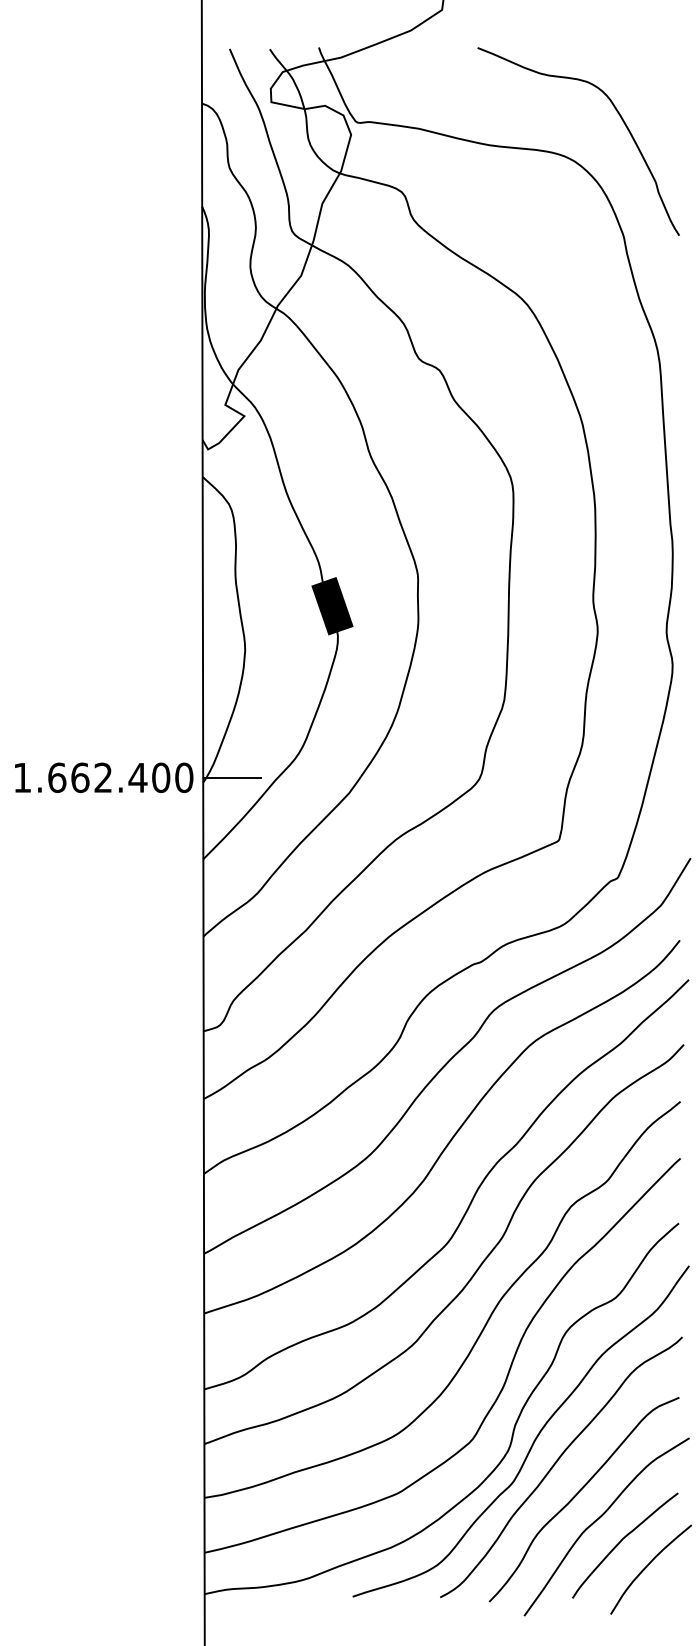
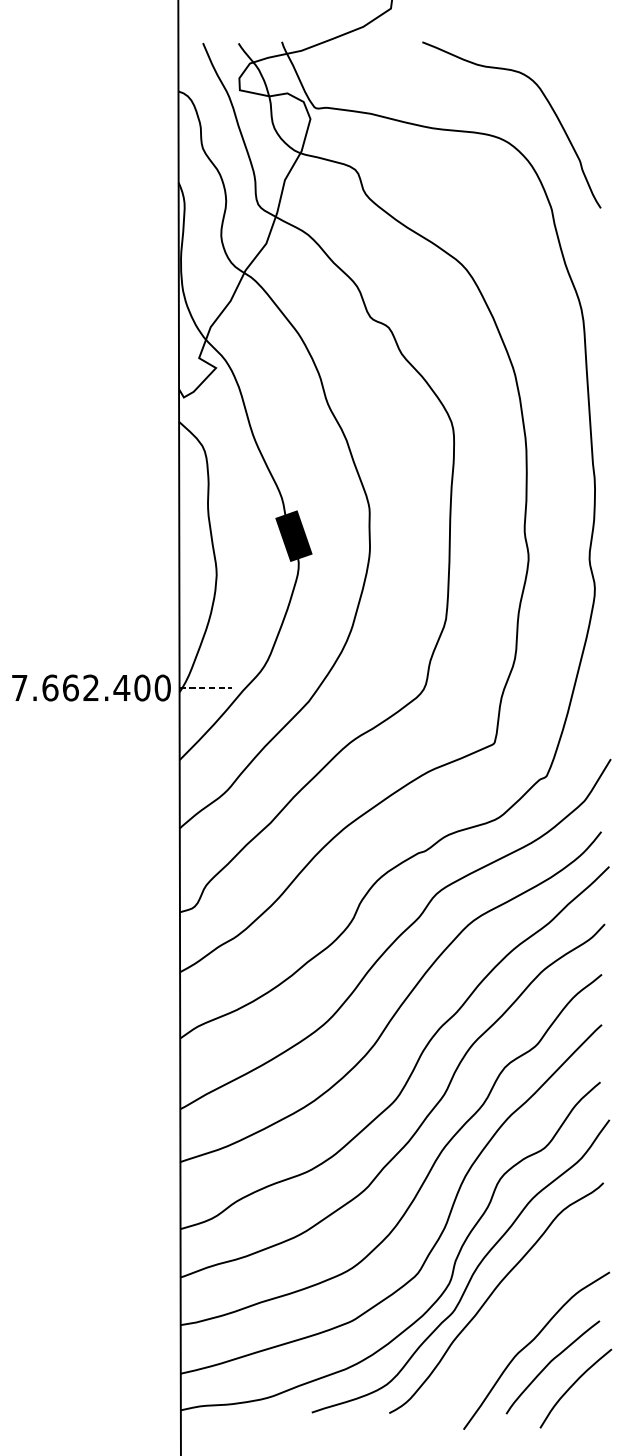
text: (22, 777) -> (19, 687), 1.662.400 -> 7.662.400
line: (233, 777) -> (206, 687), solid -> dashed
curve: (576, 1496) -> (509, 1323), removed

